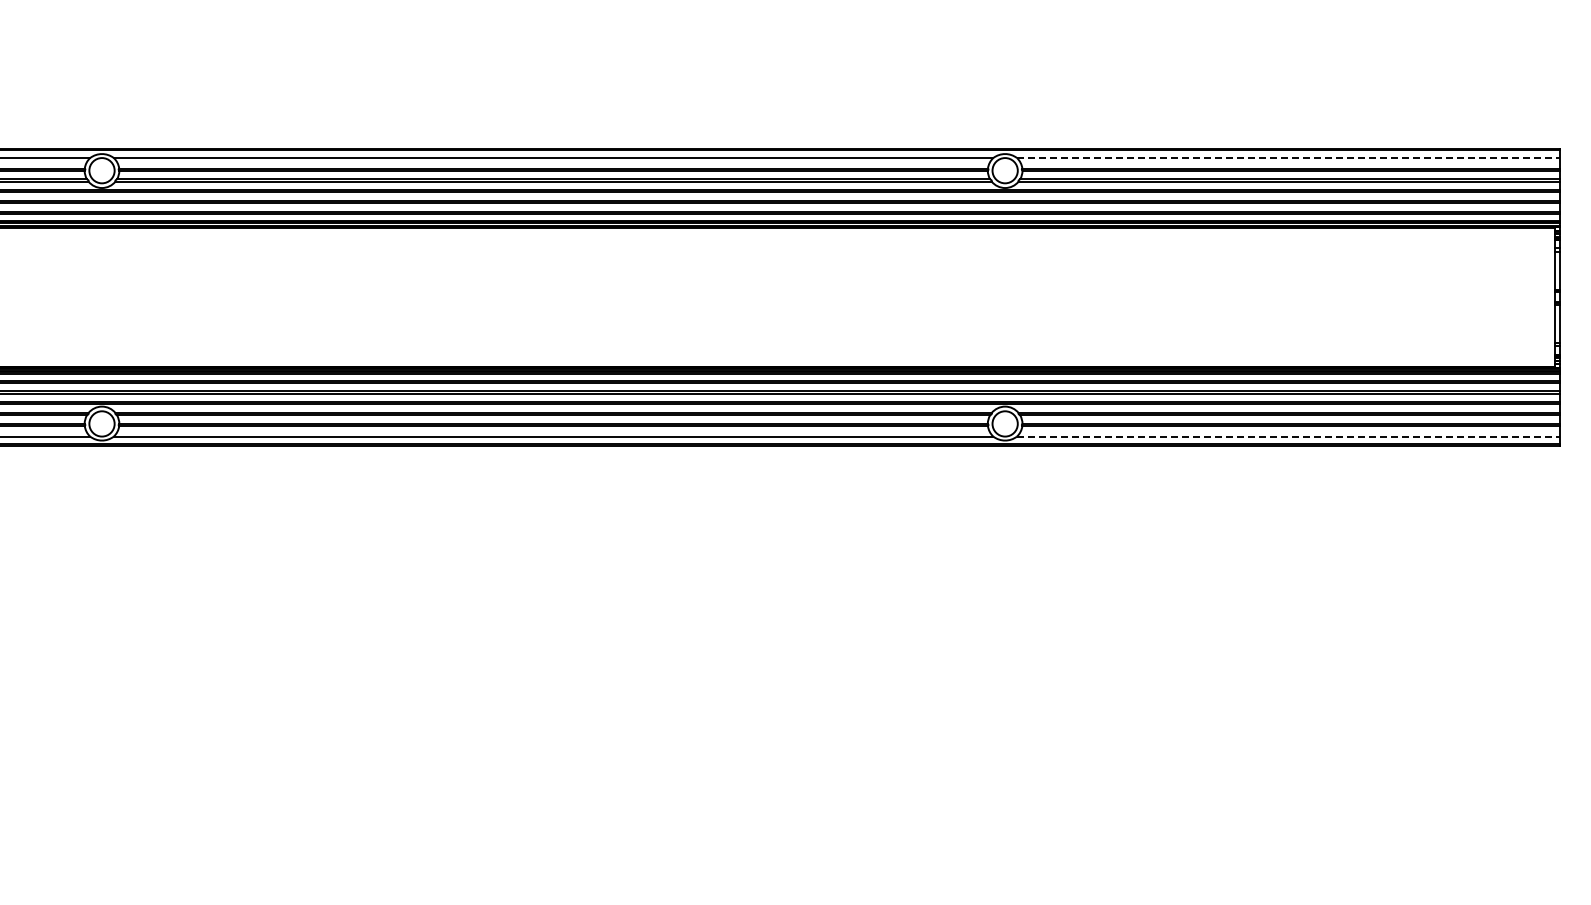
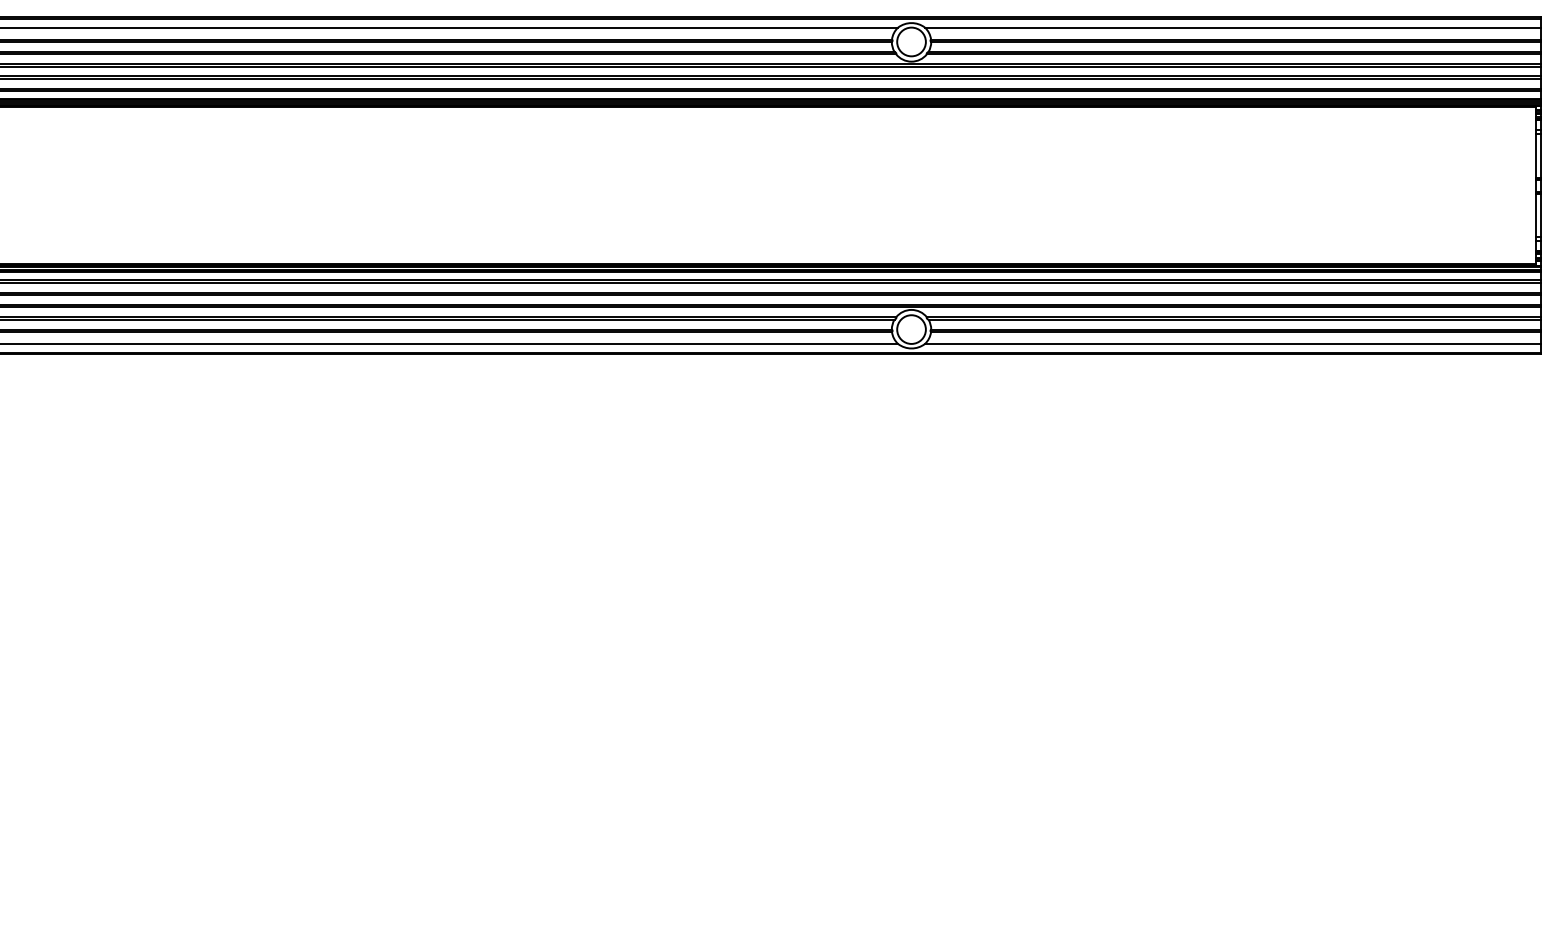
line: (1288, 158) -> (1233, 28), dashed -> solid
line: (1288, 436) -> (1233, 343), dashed -> solid

